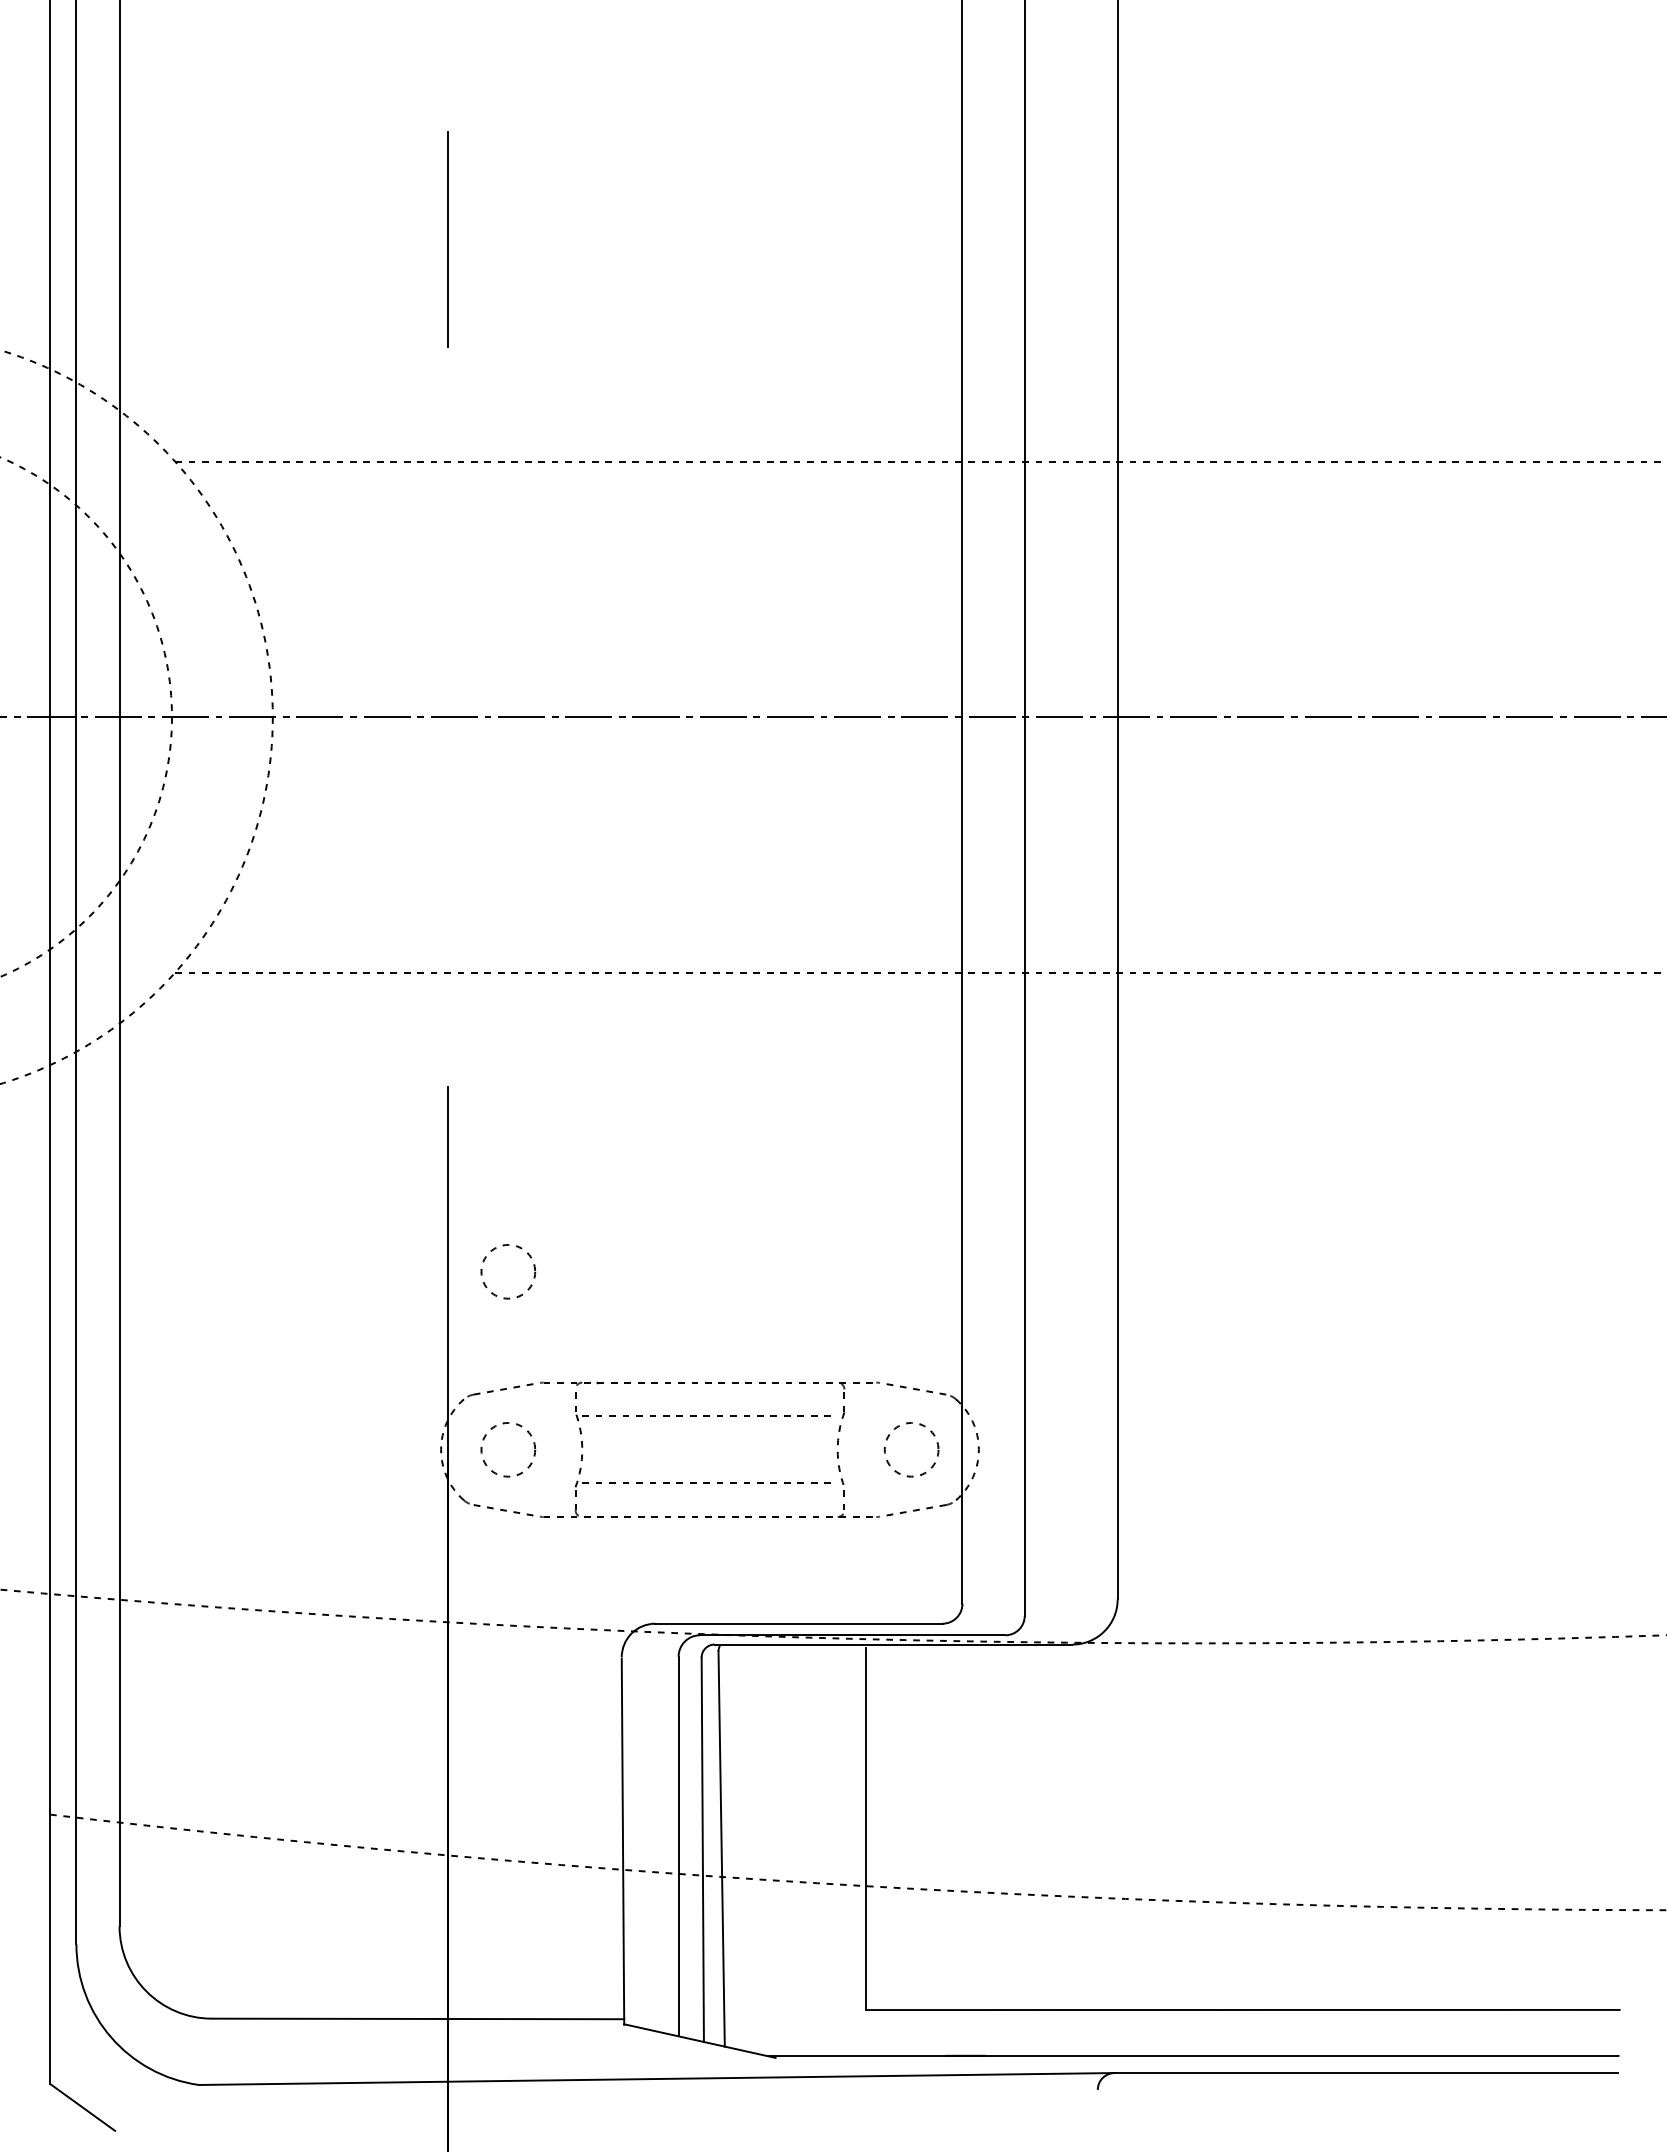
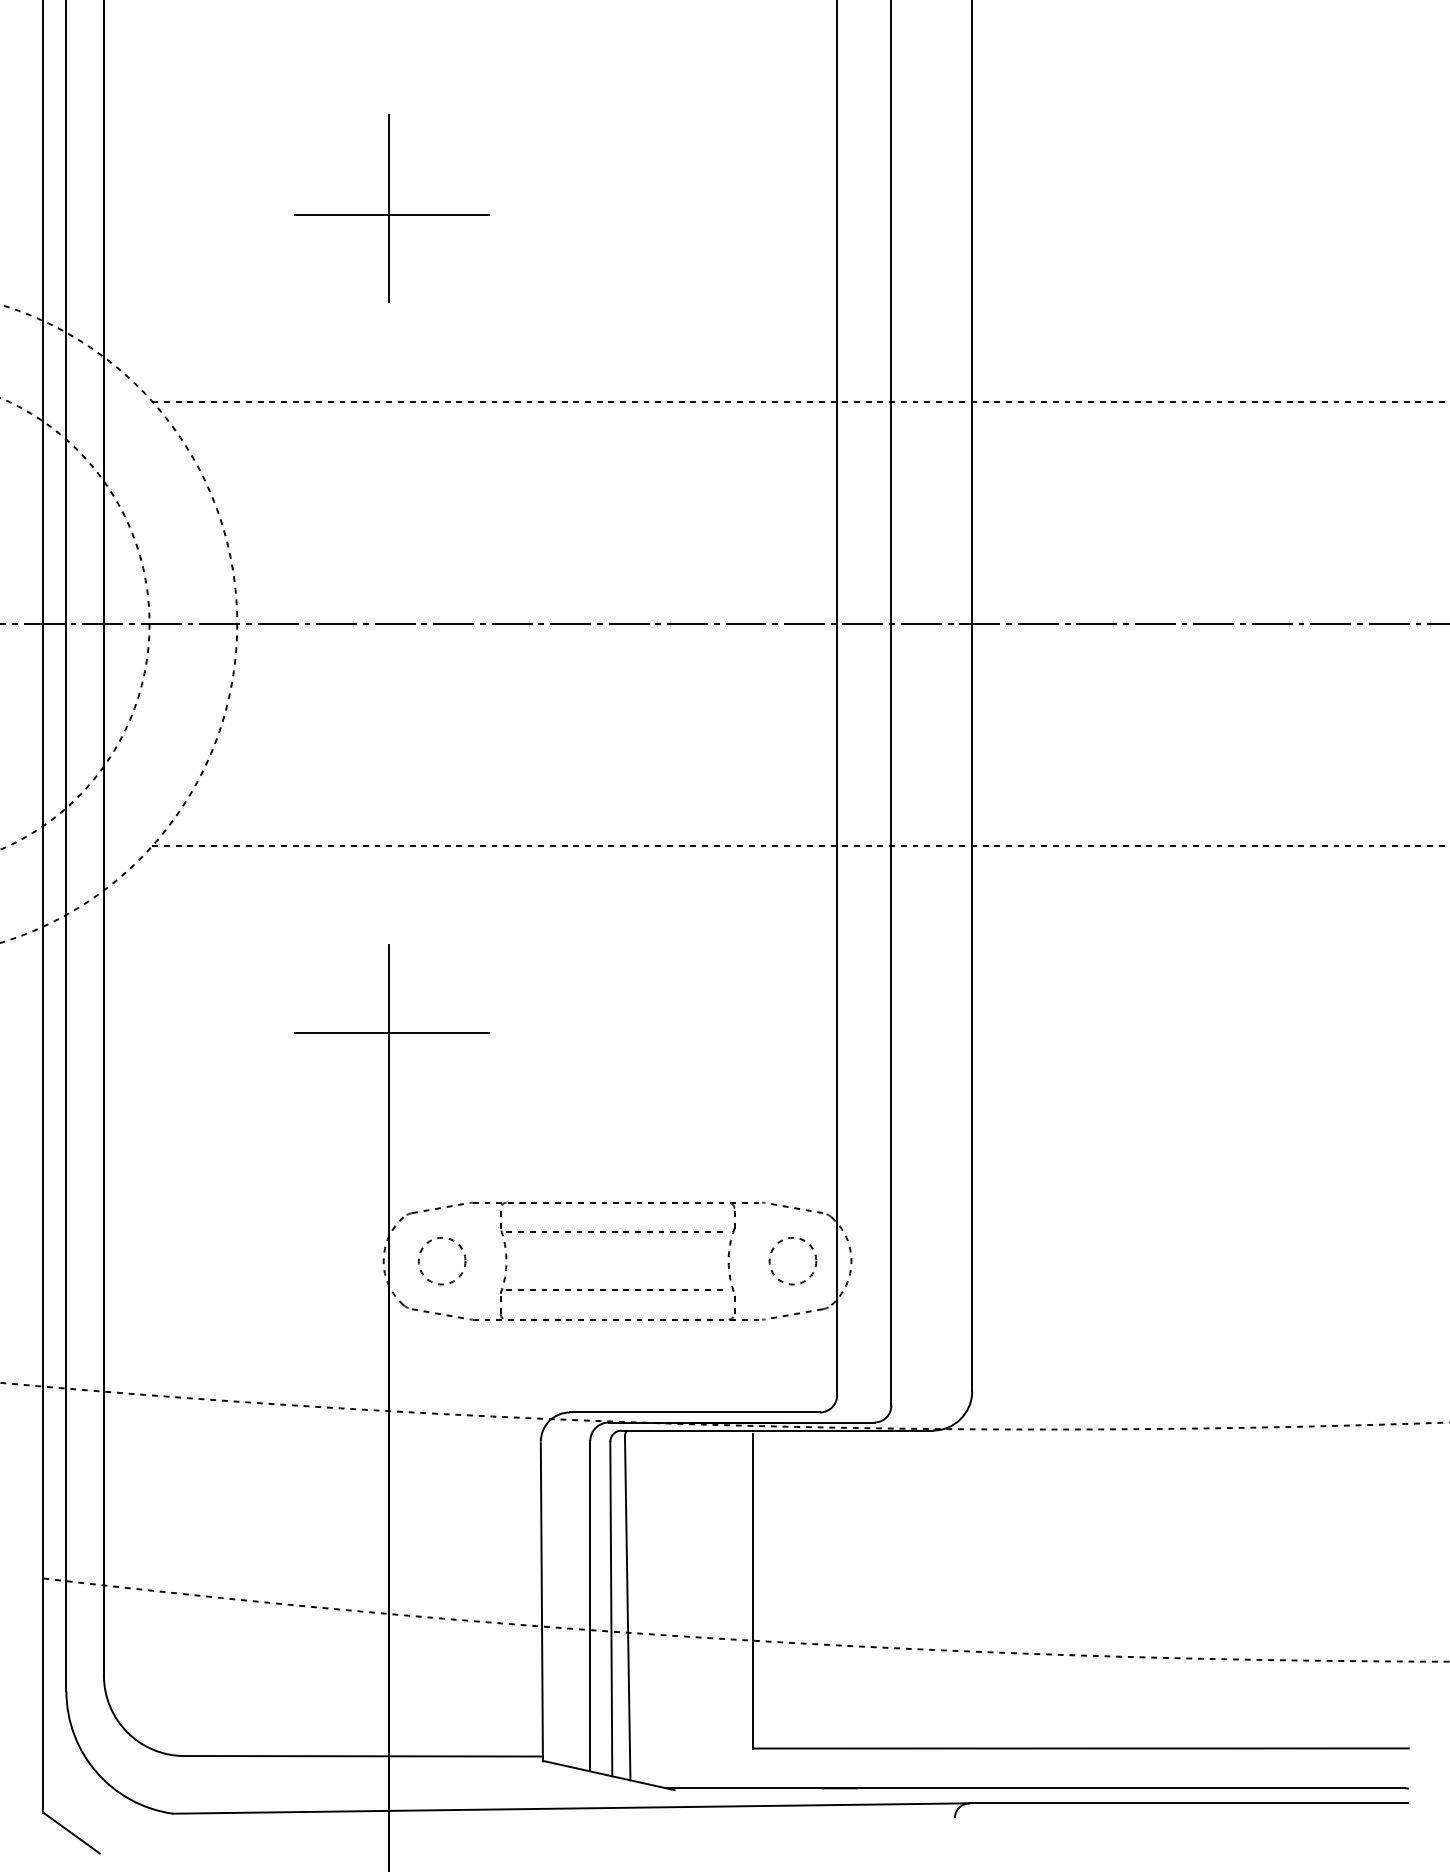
line: (449, 246) -> (390, 214), added
line: (449, 1187) -> (390, 1032), added
circle: (508, 1271) -> (442, 1106), removed

